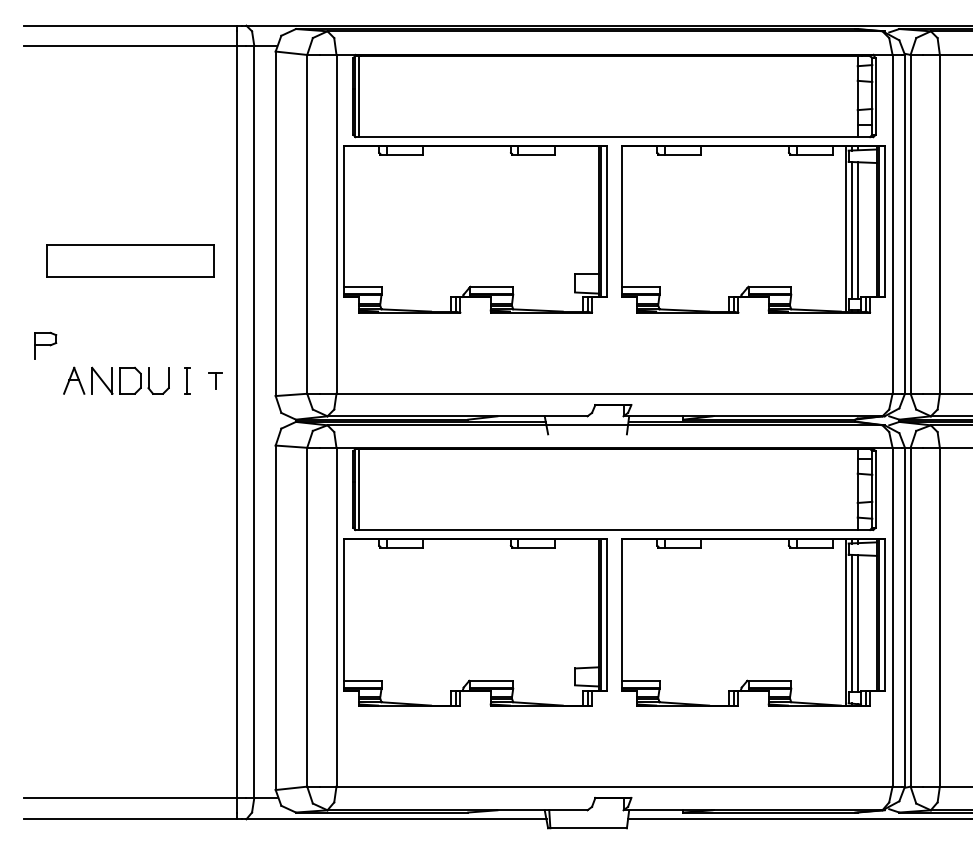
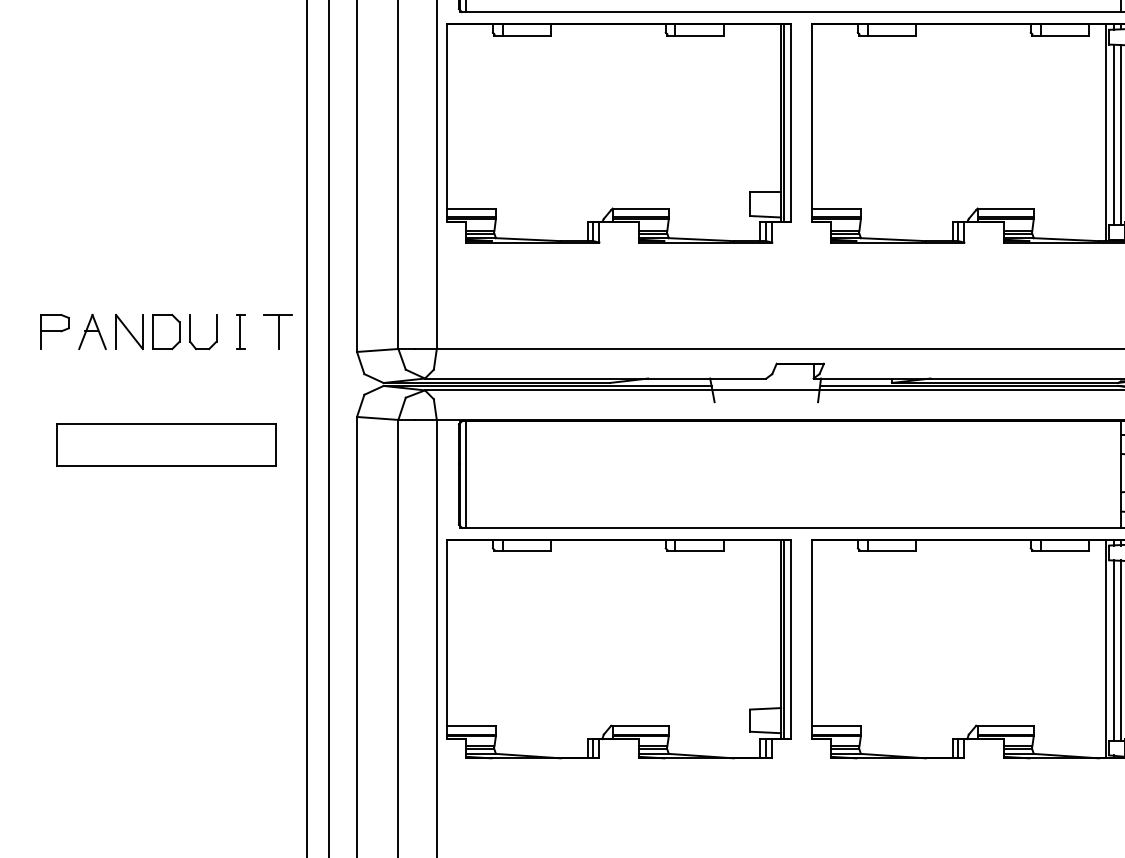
part: (130, 260) -> (166, 444), moved
part: (45, 345) -> (54, 331), moved
part: (215, 380) -> (277, 331), size x1.67

